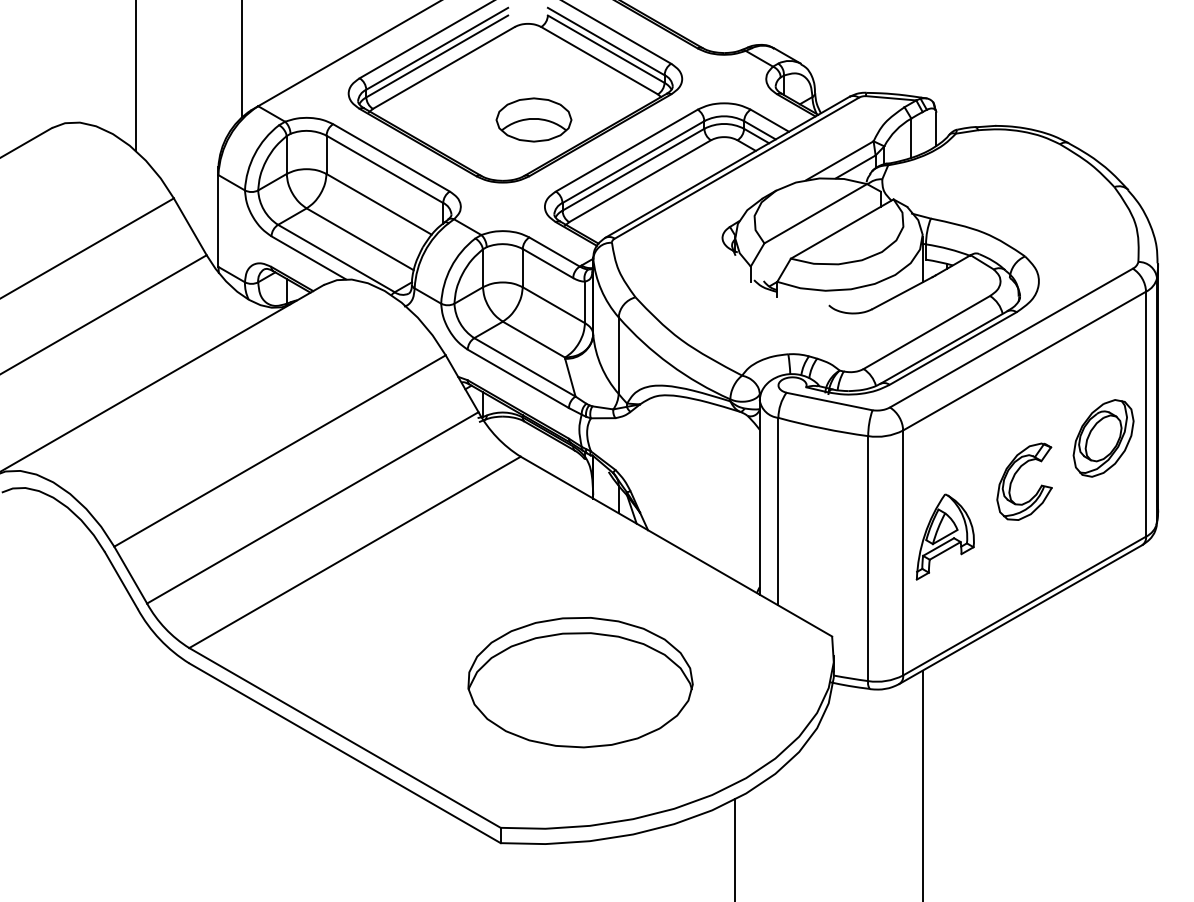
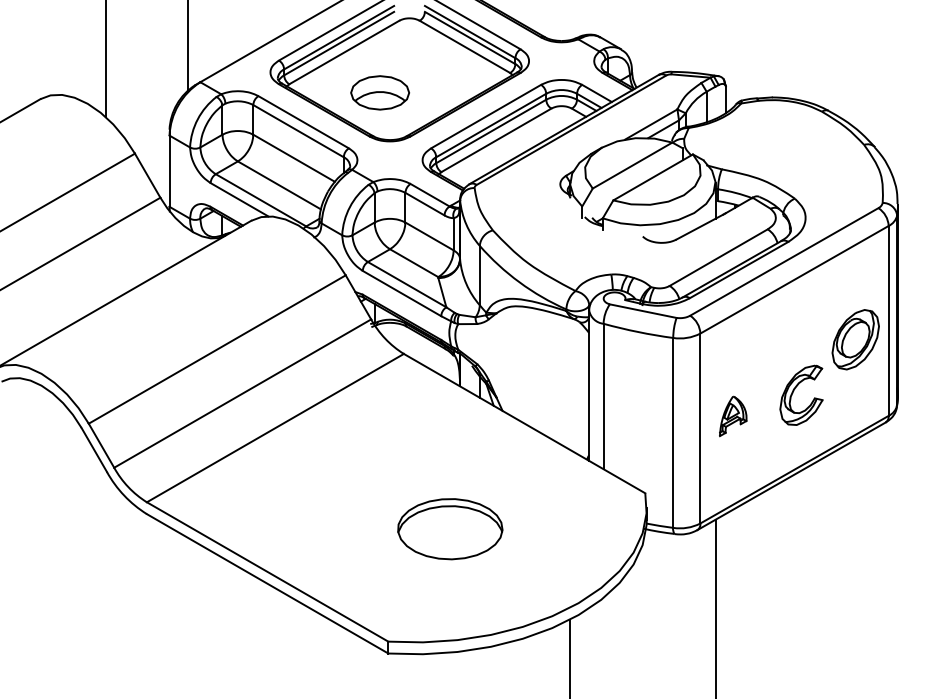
part: (534, 119) -> (380, 92), moved
part: (1015, 476) -> (794, 391), moved
part: (945, 537) -> (733, 416), size x0.6
part: (580, 683) -> (450, 529), size x0.6

